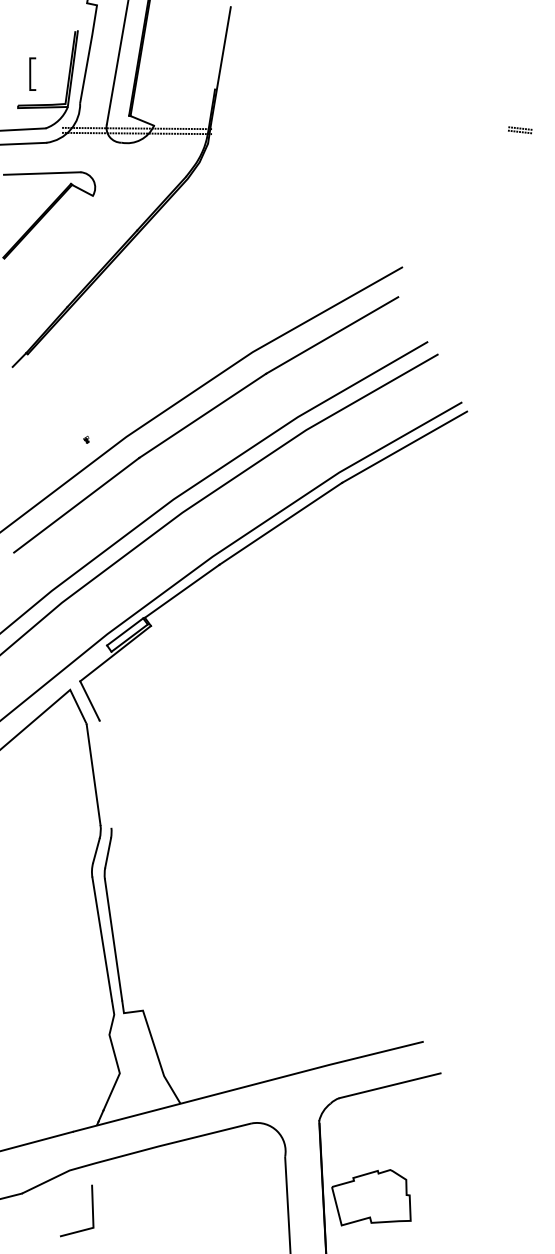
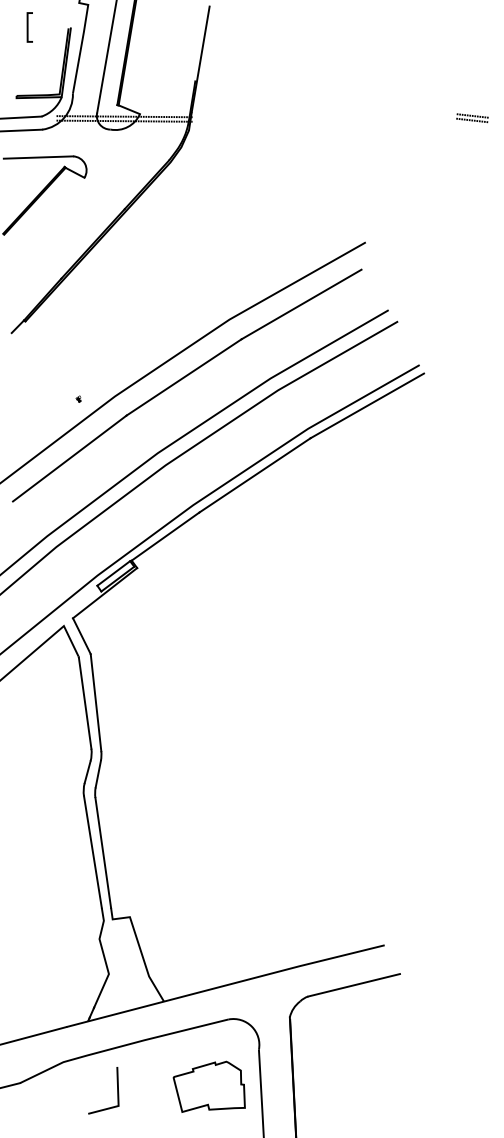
line: (31, 73) -> (28, 26), moved
part: (520, 130) -> (472, 118), size x1.43
line: (105, 774) -> (95, 702), added
part: (371, 1197) -> (209, 1086), moved
line: (91, 1207) -> (116, 1087), moved

